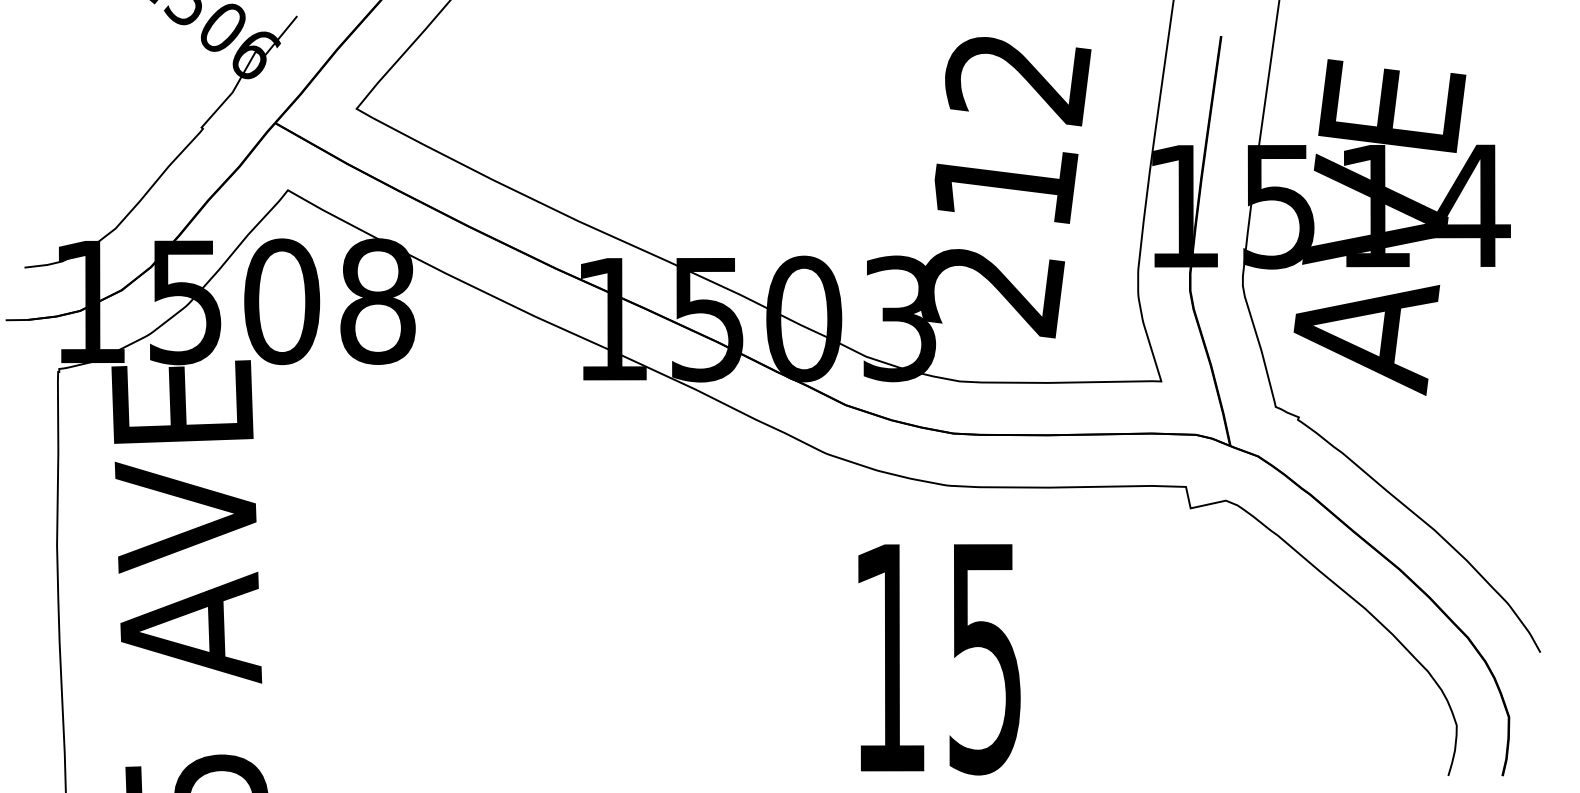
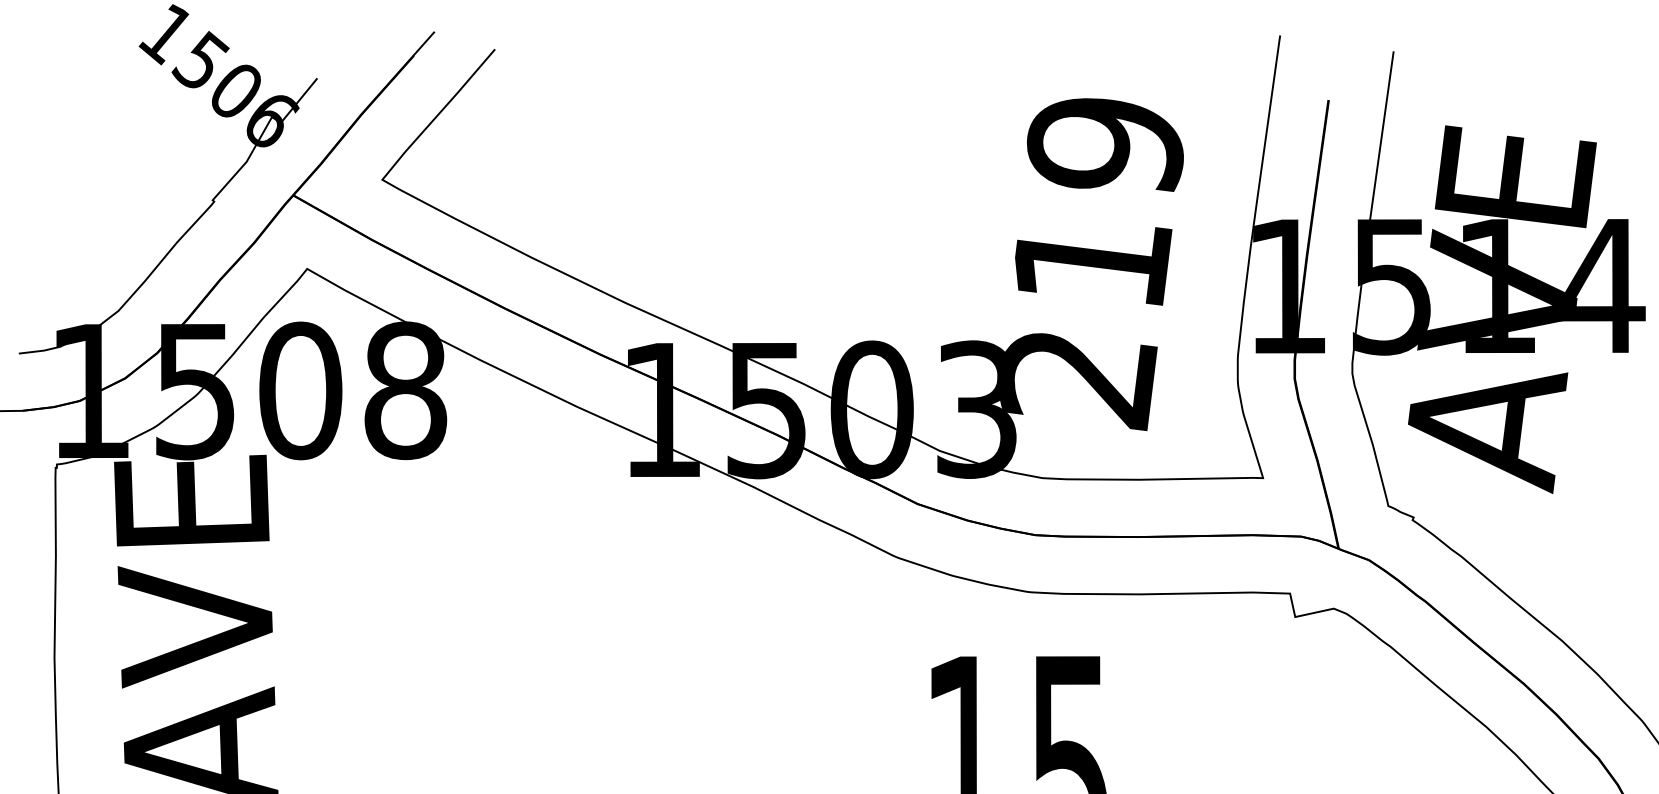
text: (1018, 80) -> (1106, 148), 212 -> 219

